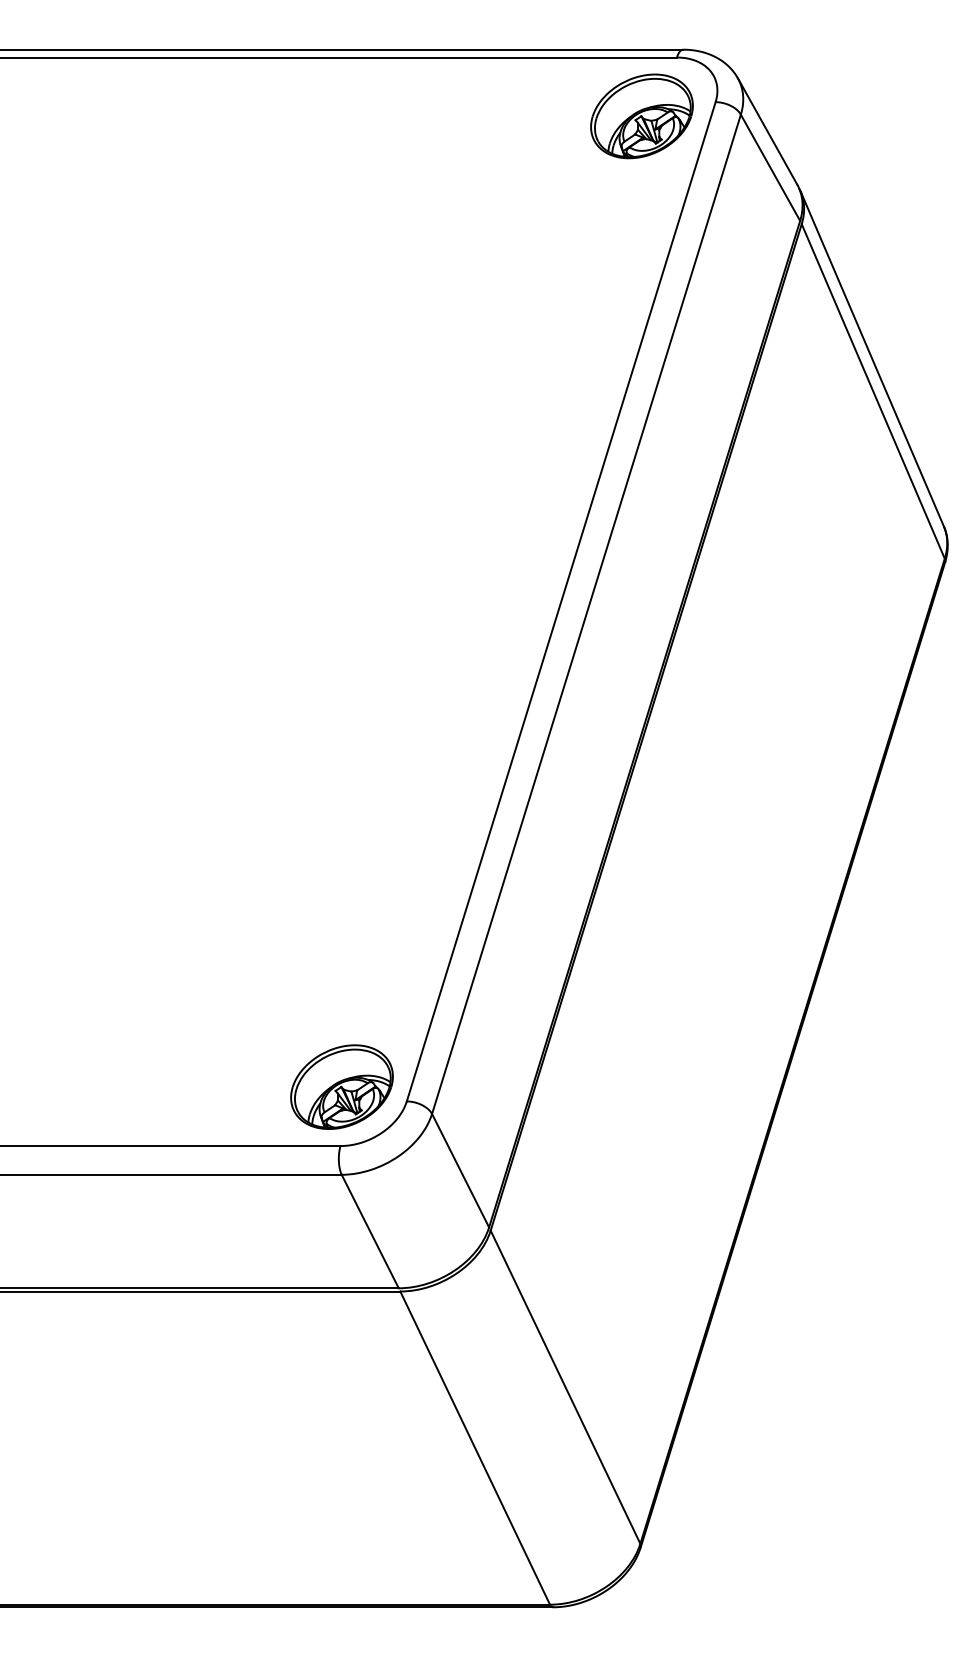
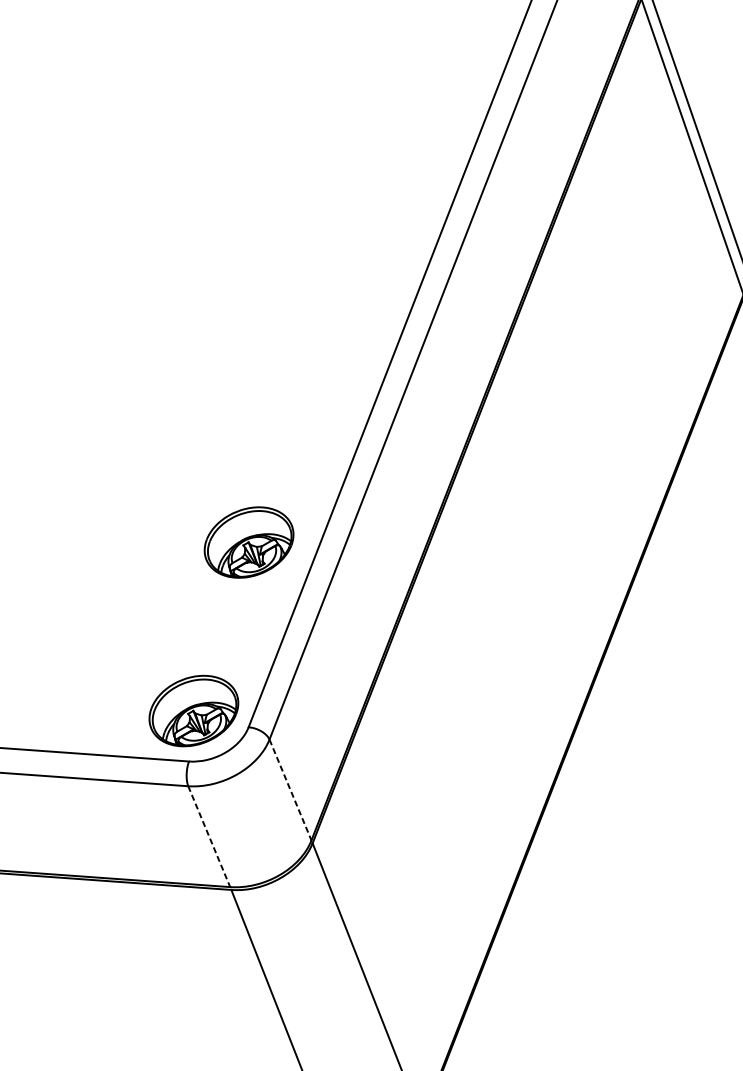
part: (391, 886) -> (248, 541), added
line: (460, 1171) -> (290, 790), solid -> dashed
line: (370, 1232) -> (209, 837), solid -> dashed

